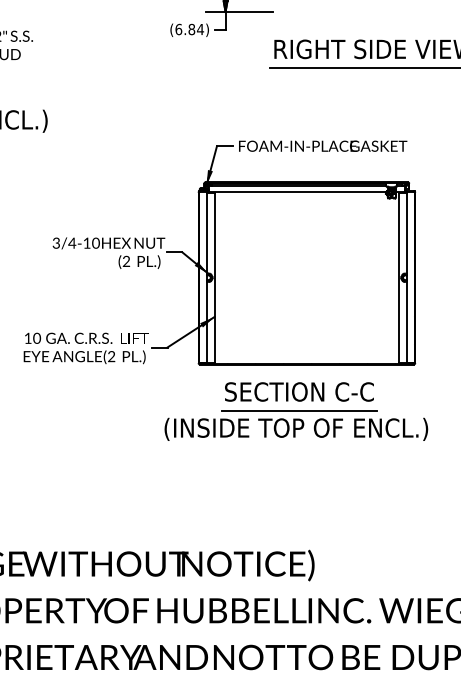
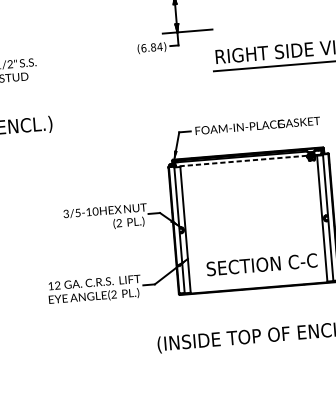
line: (297, 191) -> (241, 160), solid -> dashed
text: (72, 242) -> (78, 212), 3/4-10 -> 3/5-10
text: (37, 338) -> (58, 285), 10 -> 12
text: (299, 391) -> (262, 264), moved
line: (299, 410) -> (256, 323), removed

